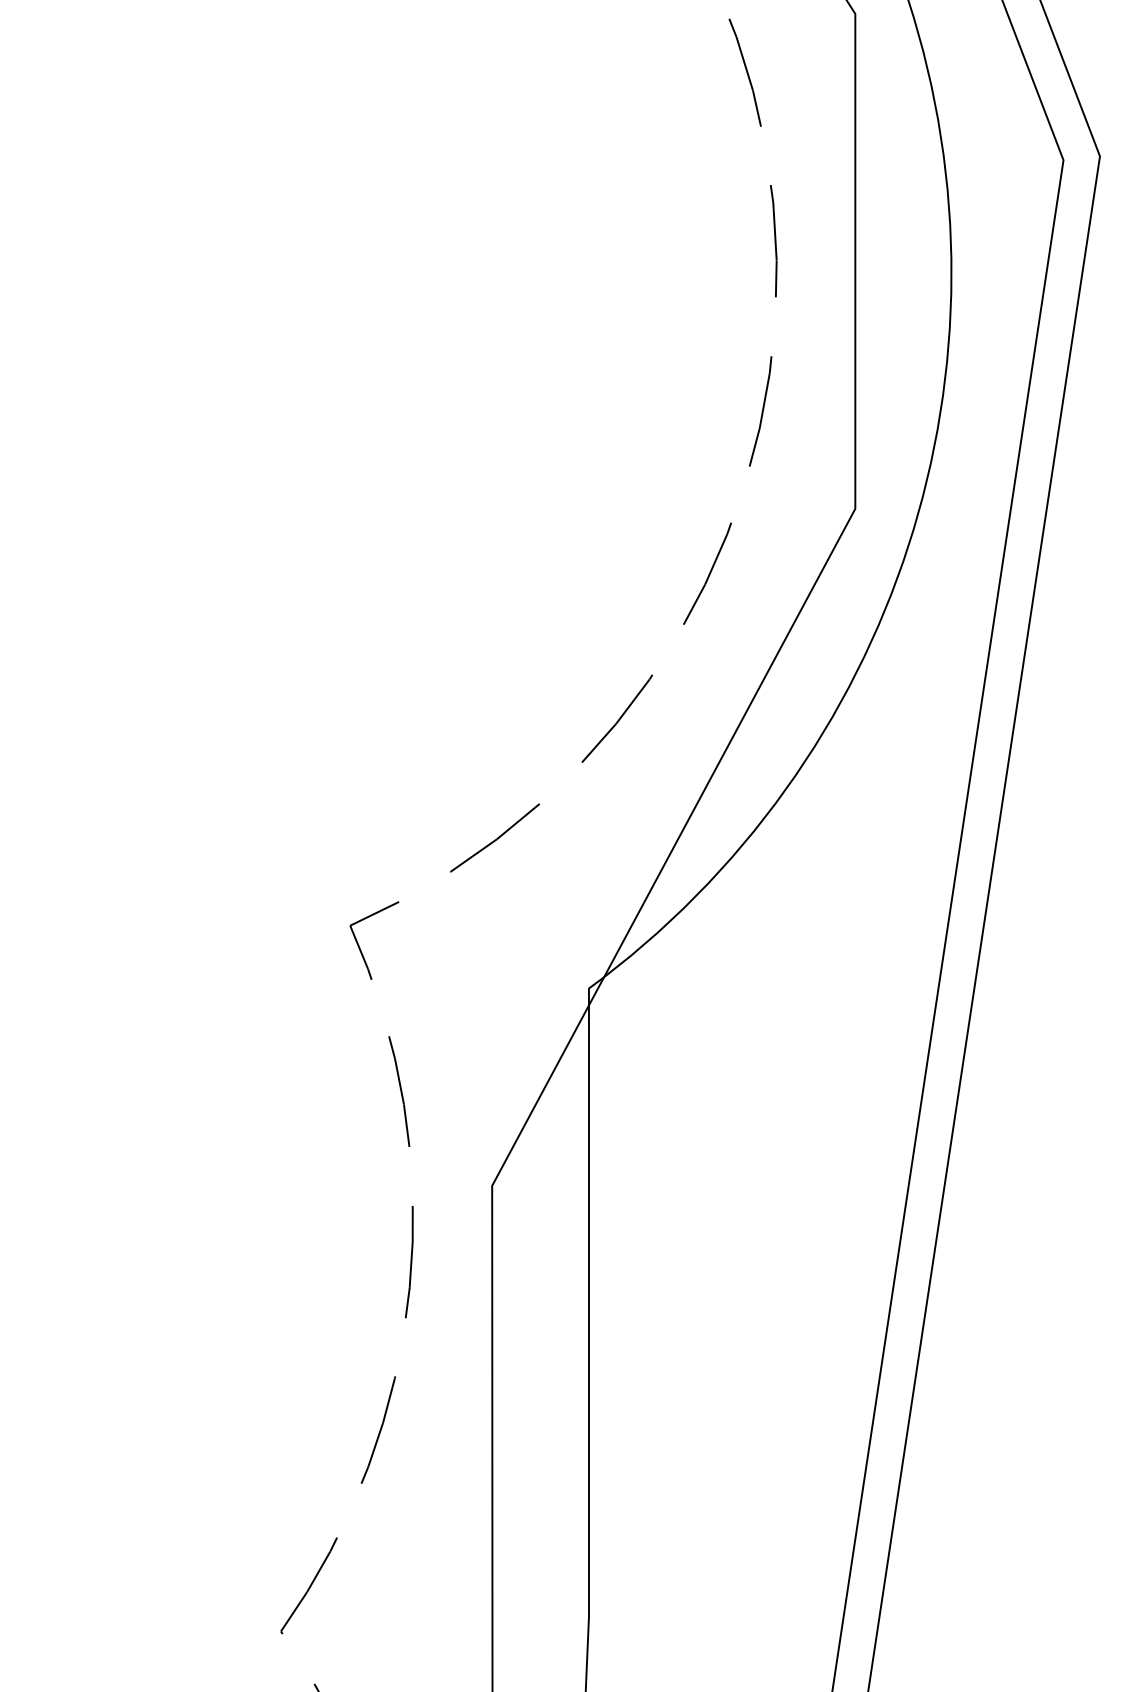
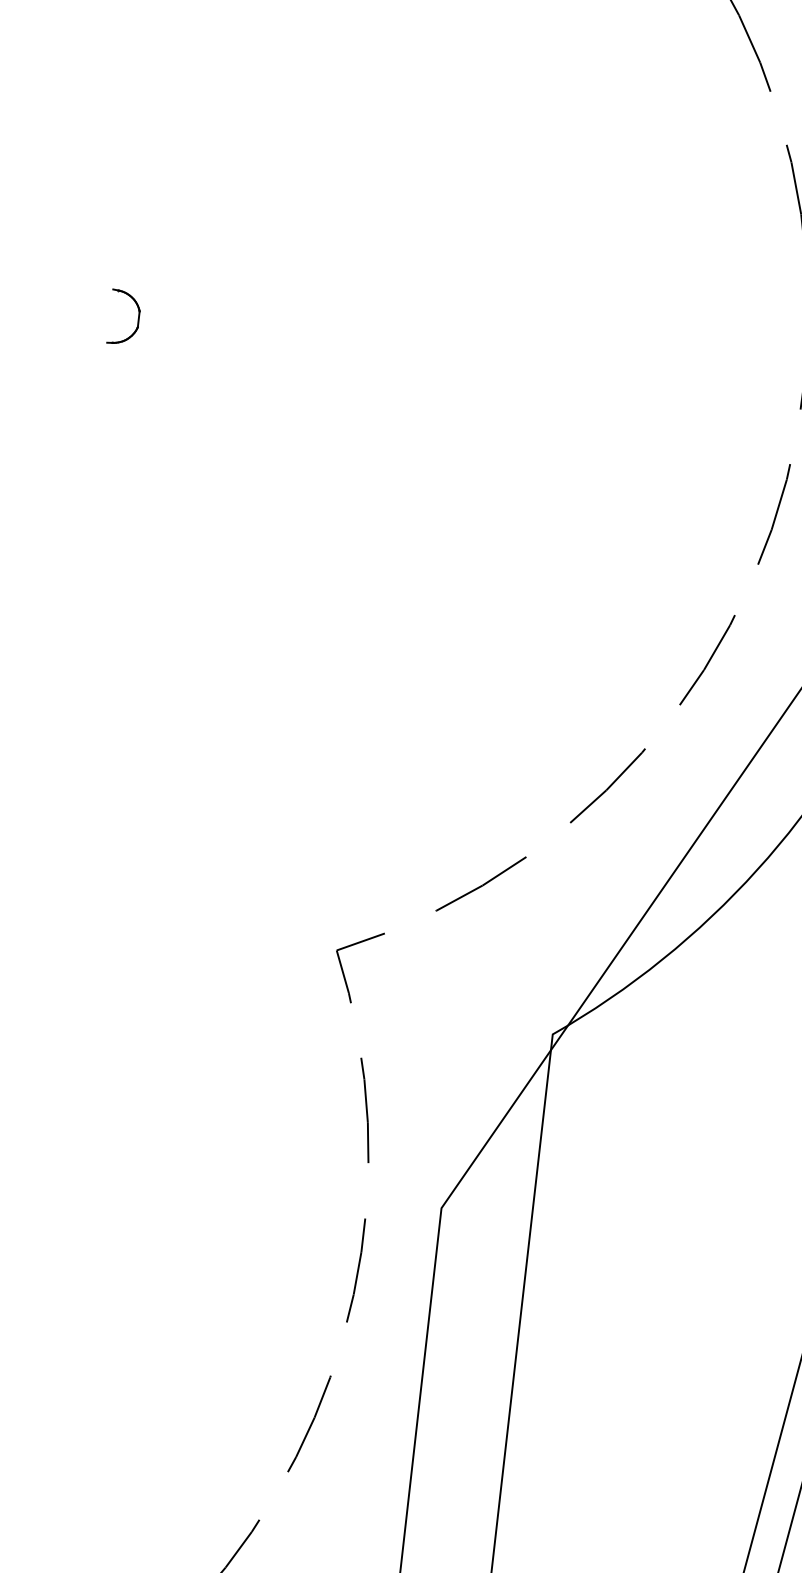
part: (64, 281) -> (138, 319), added

